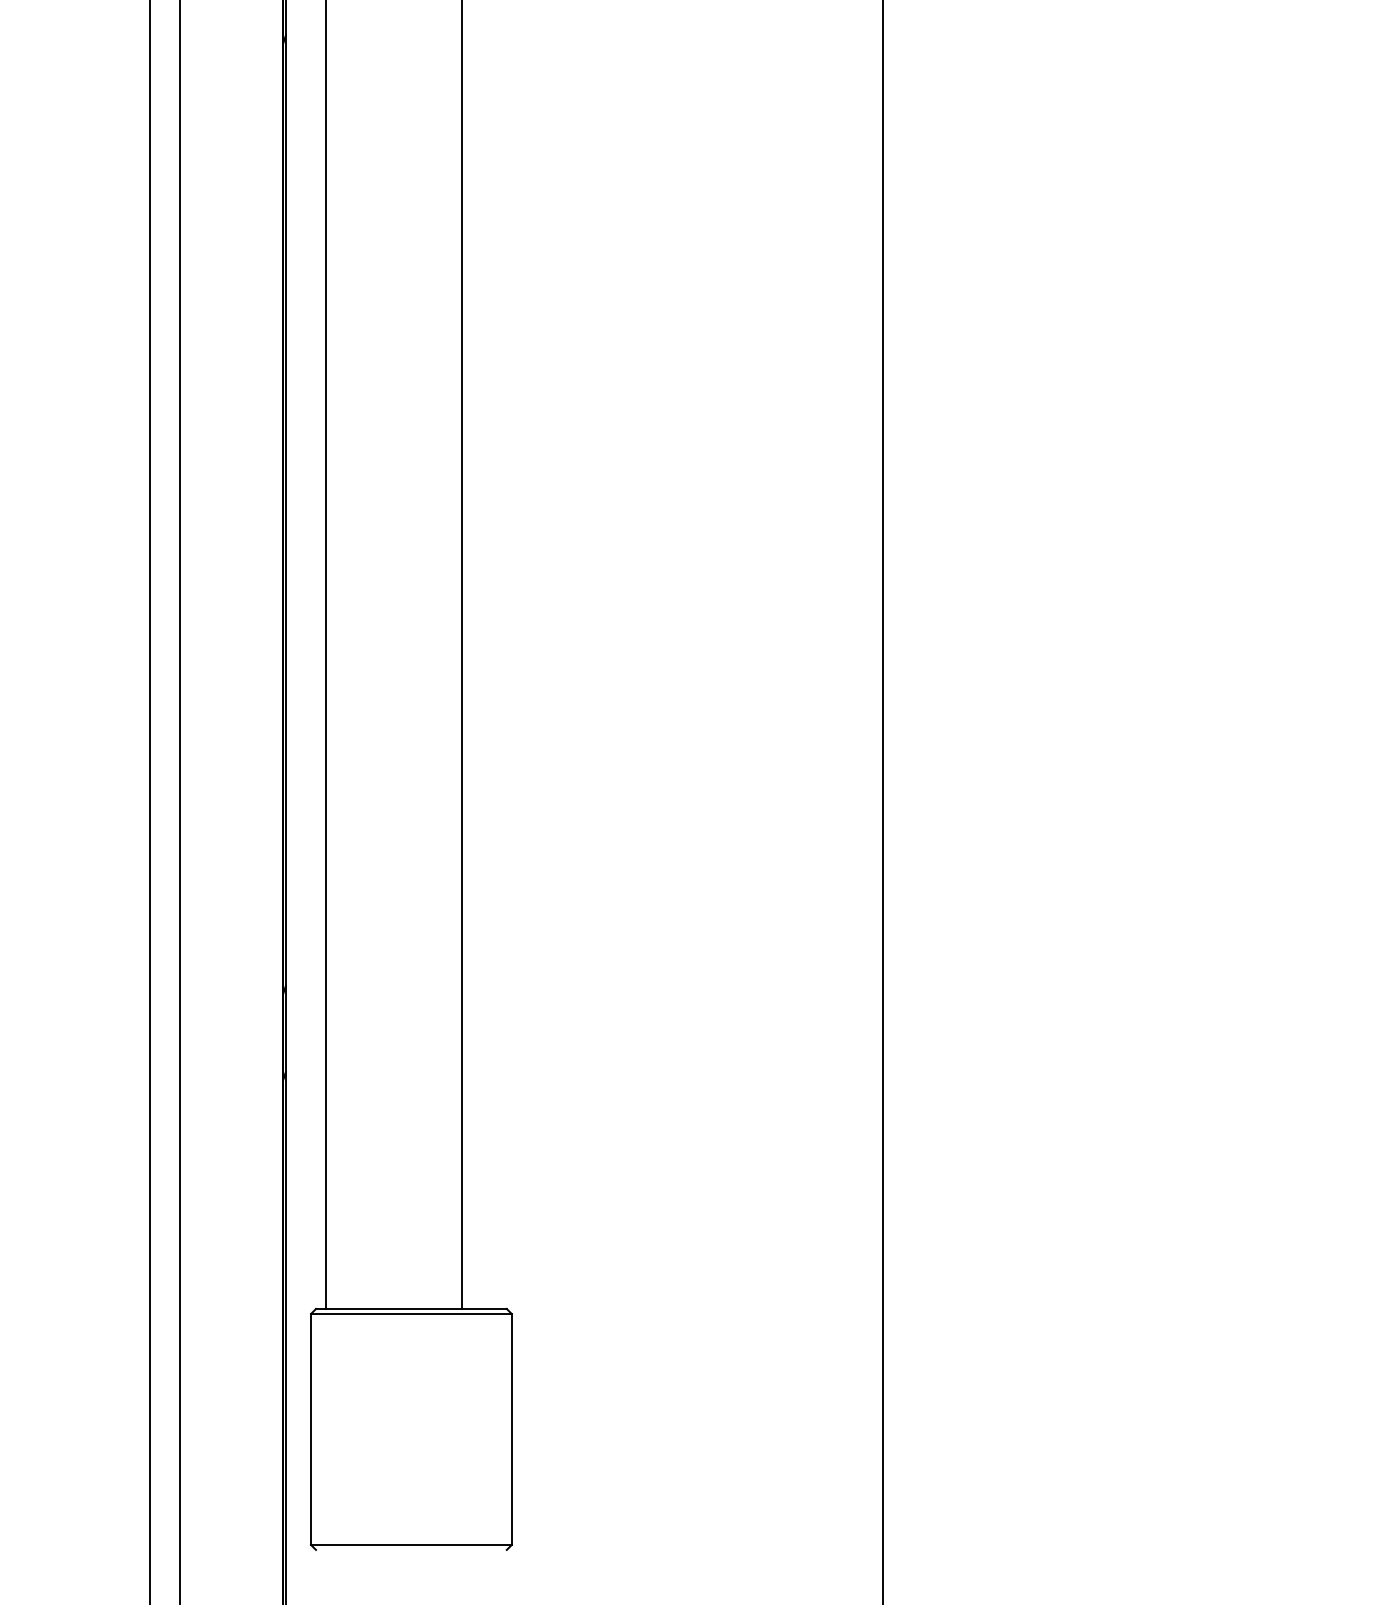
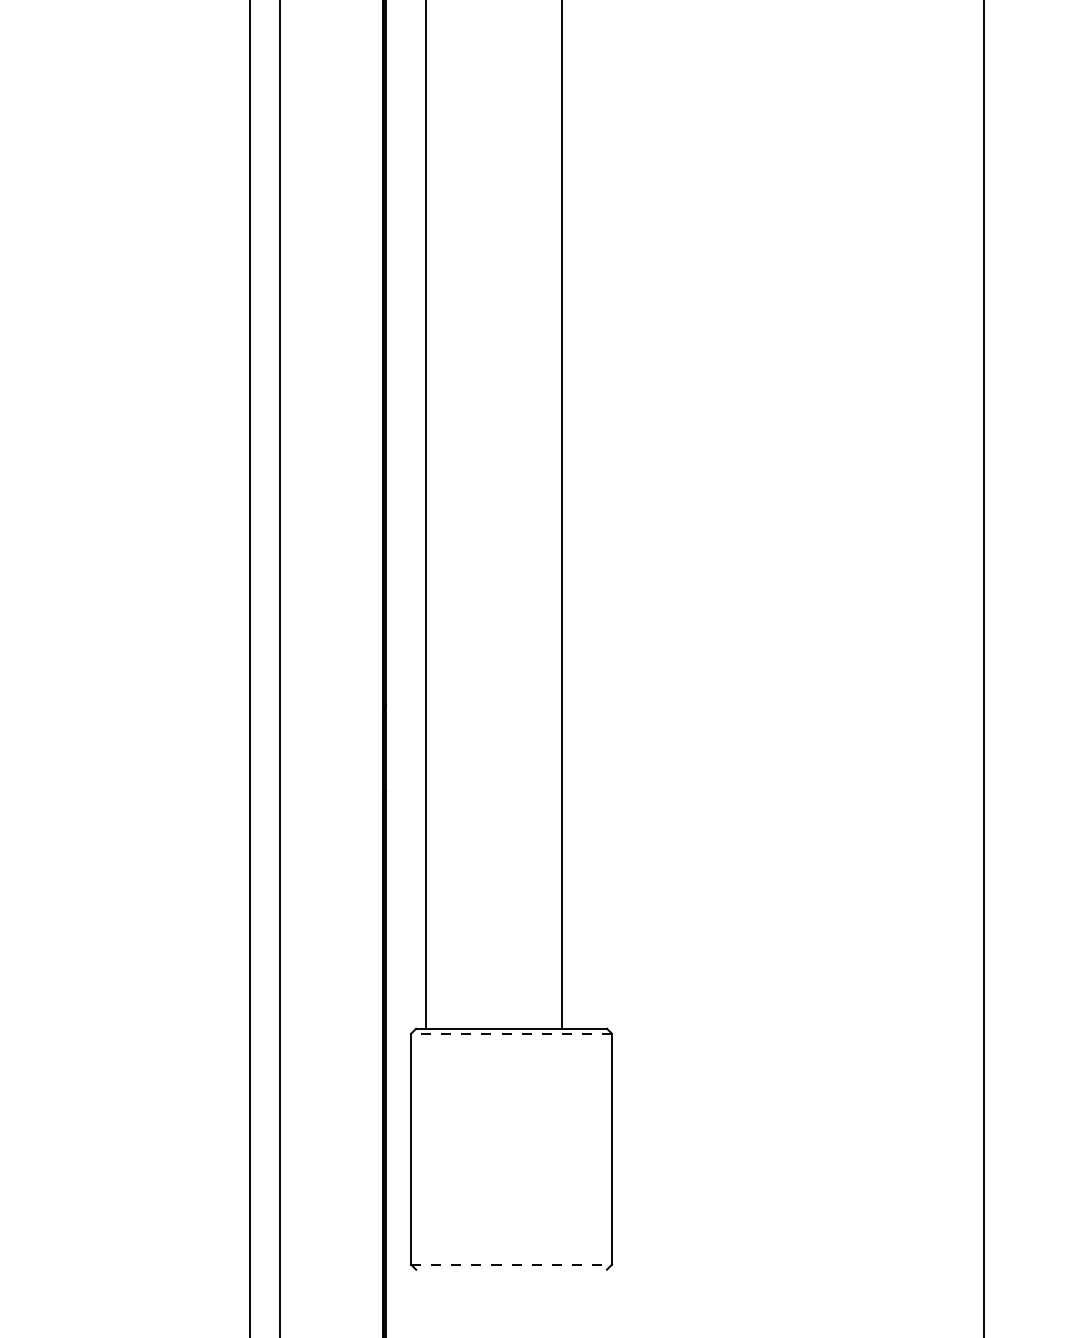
line: (410, 1313) -> (510, 1033), solid -> dashed
line: (411, 1544) -> (511, 1264), solid -> dashed

